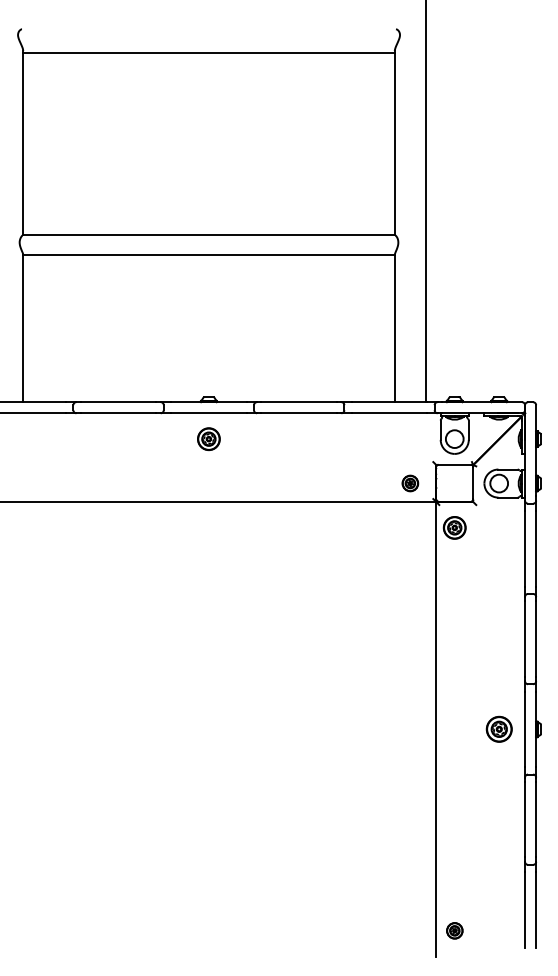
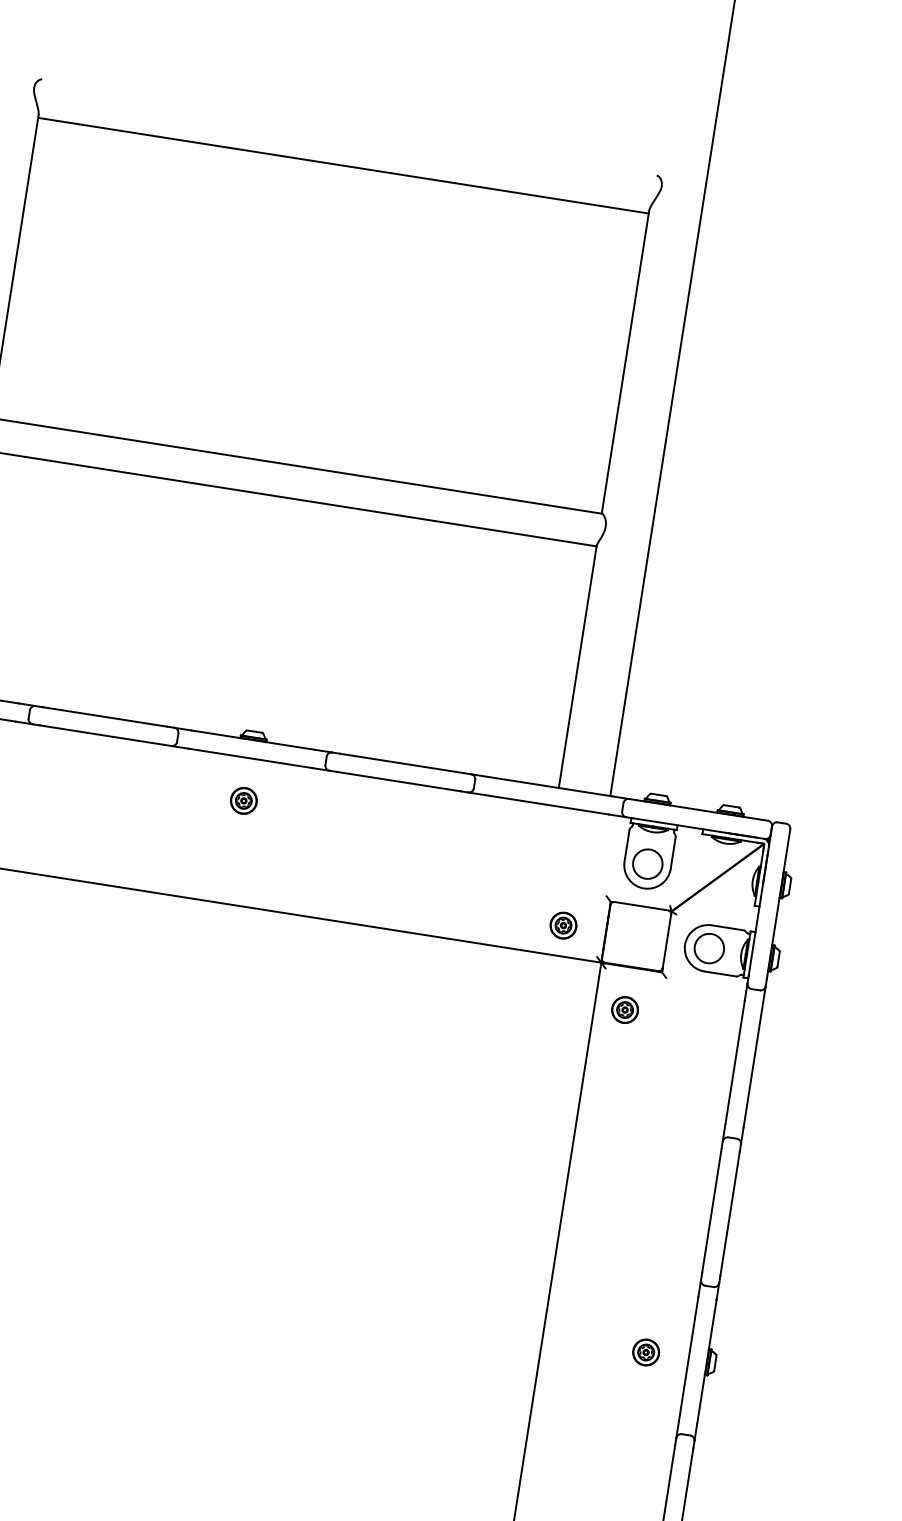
part: (208, 438) -> (243, 799), size x0.71
part: (454, 527) -> (624, 1009), size x0.71
part: (498, 729) -> (644, 1352), size x0.62

